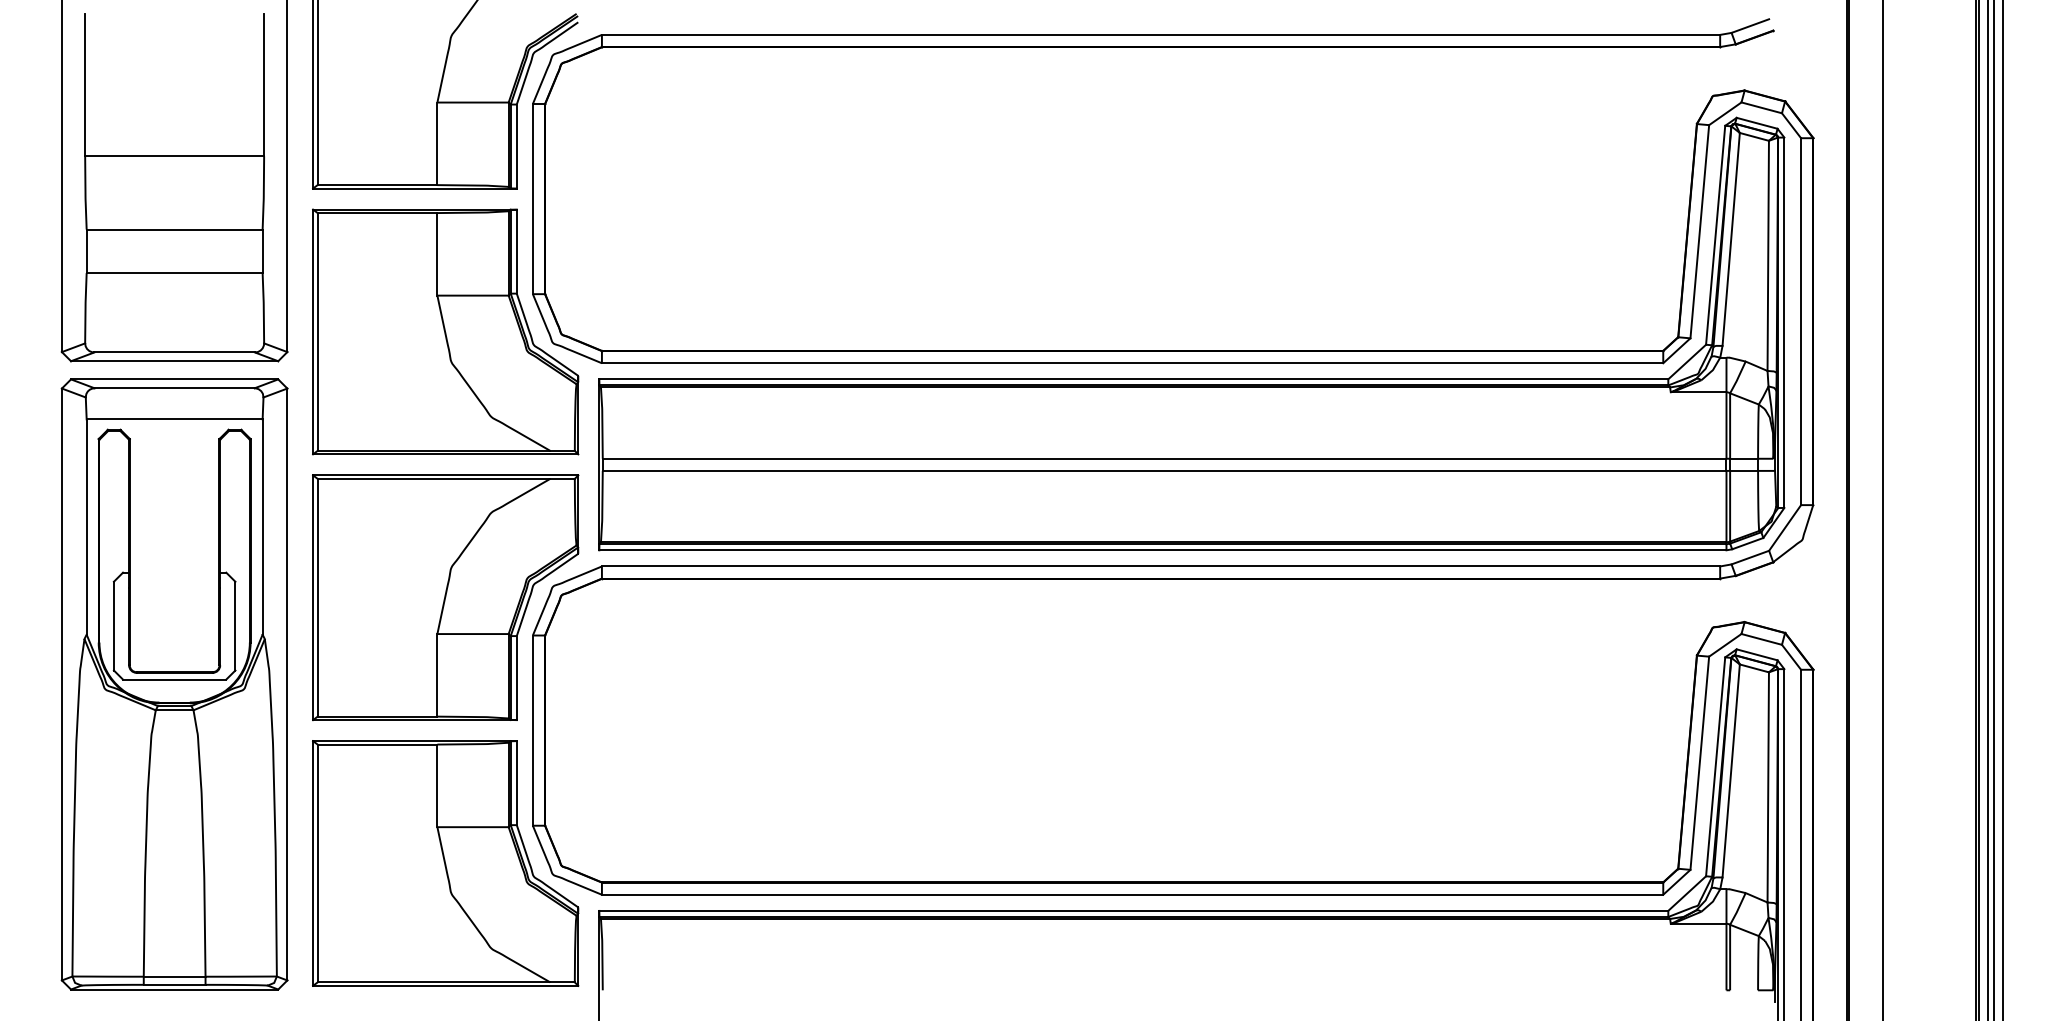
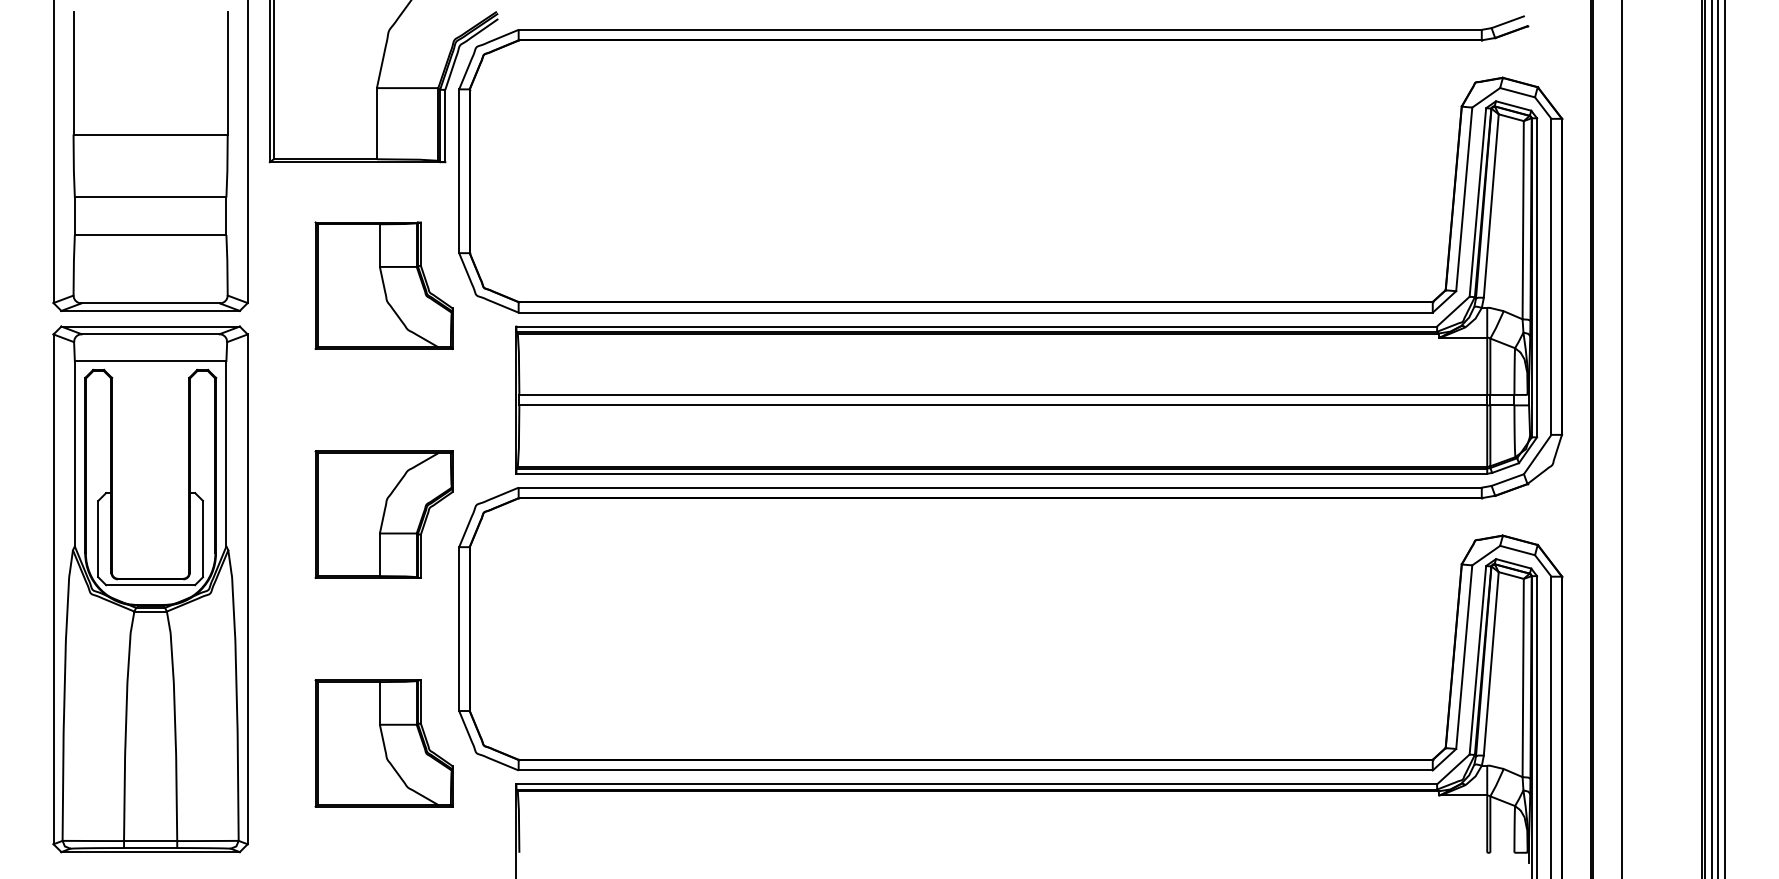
part: (445, 331) -> (383, 285), size x0.6
part: (445, 597) -> (383, 514), size x0.6
part: (445, 863) -> (383, 743), size x0.6

